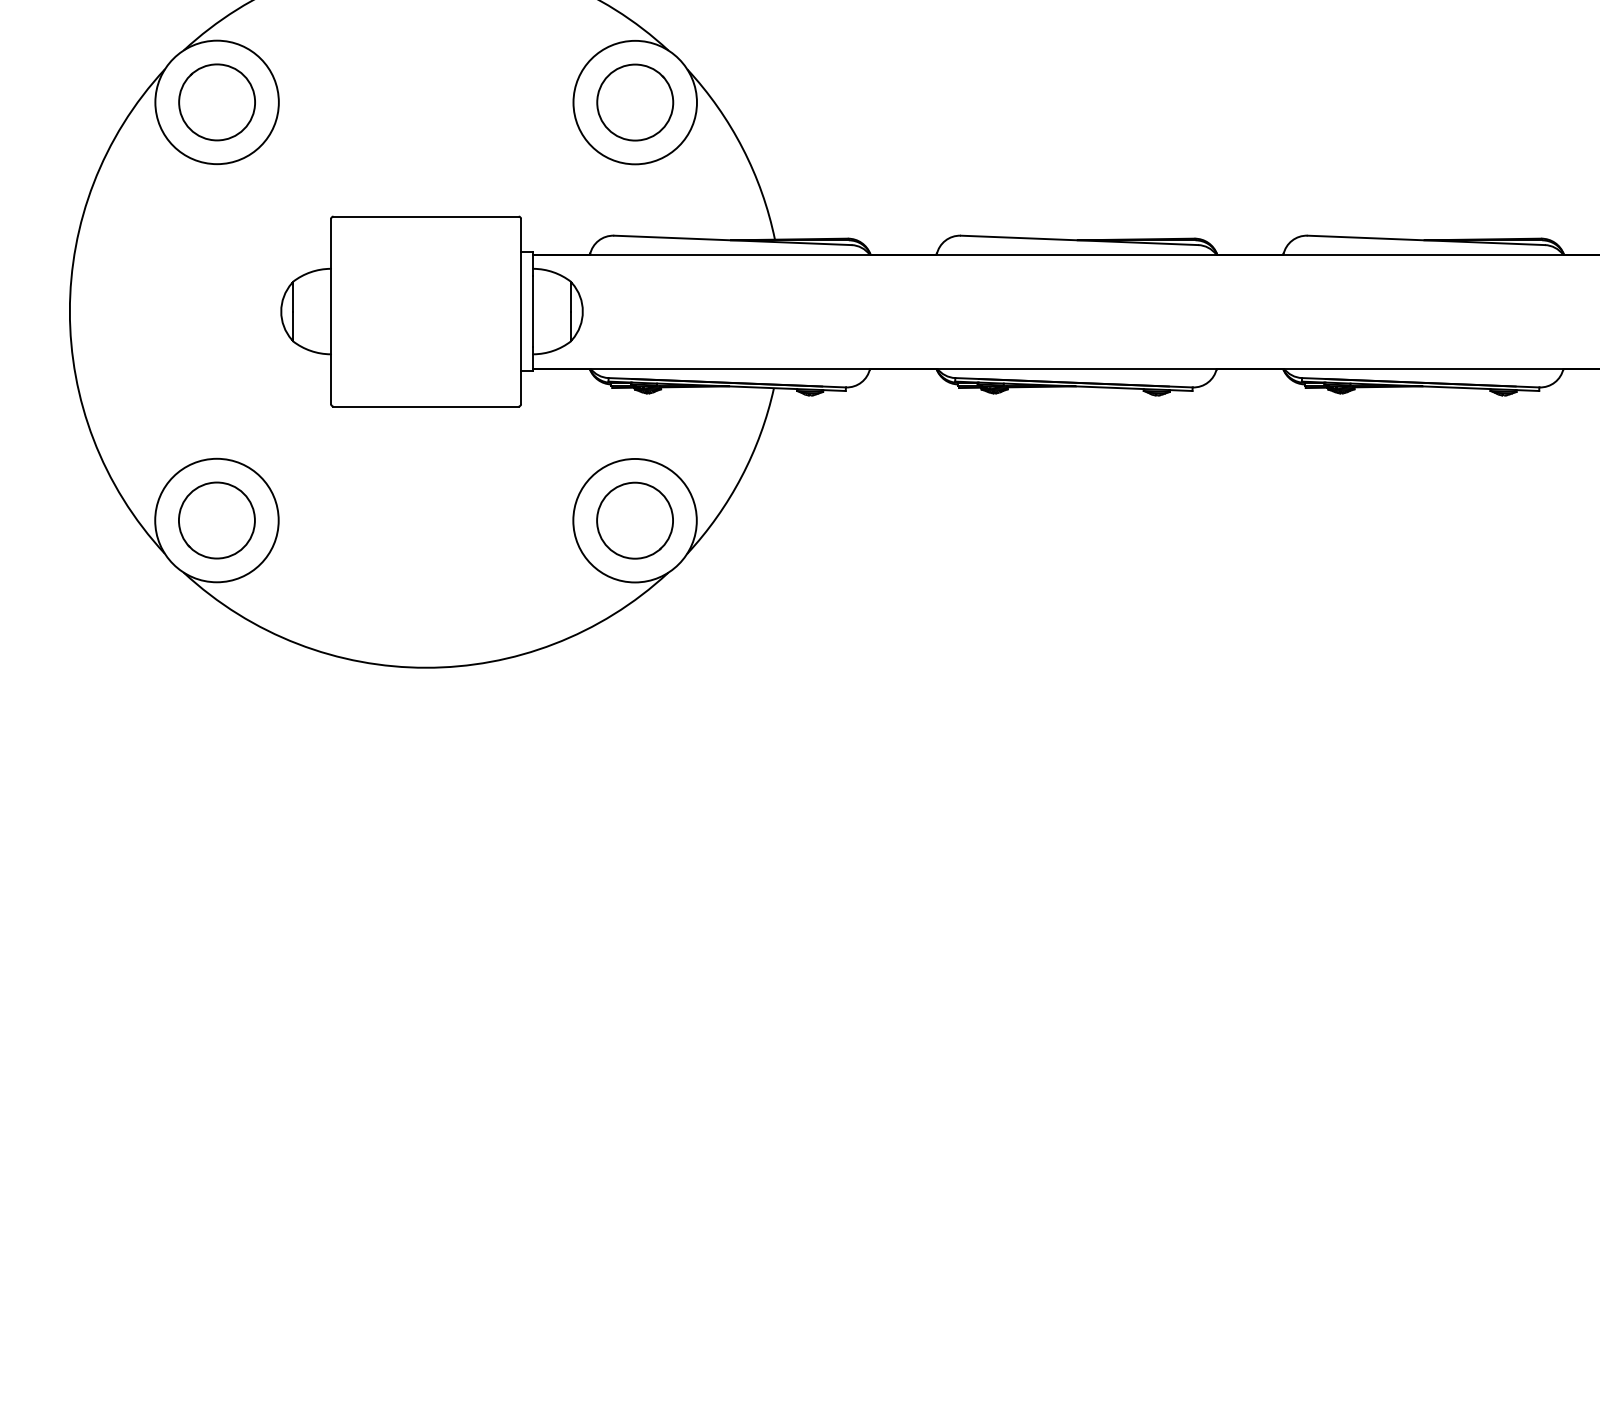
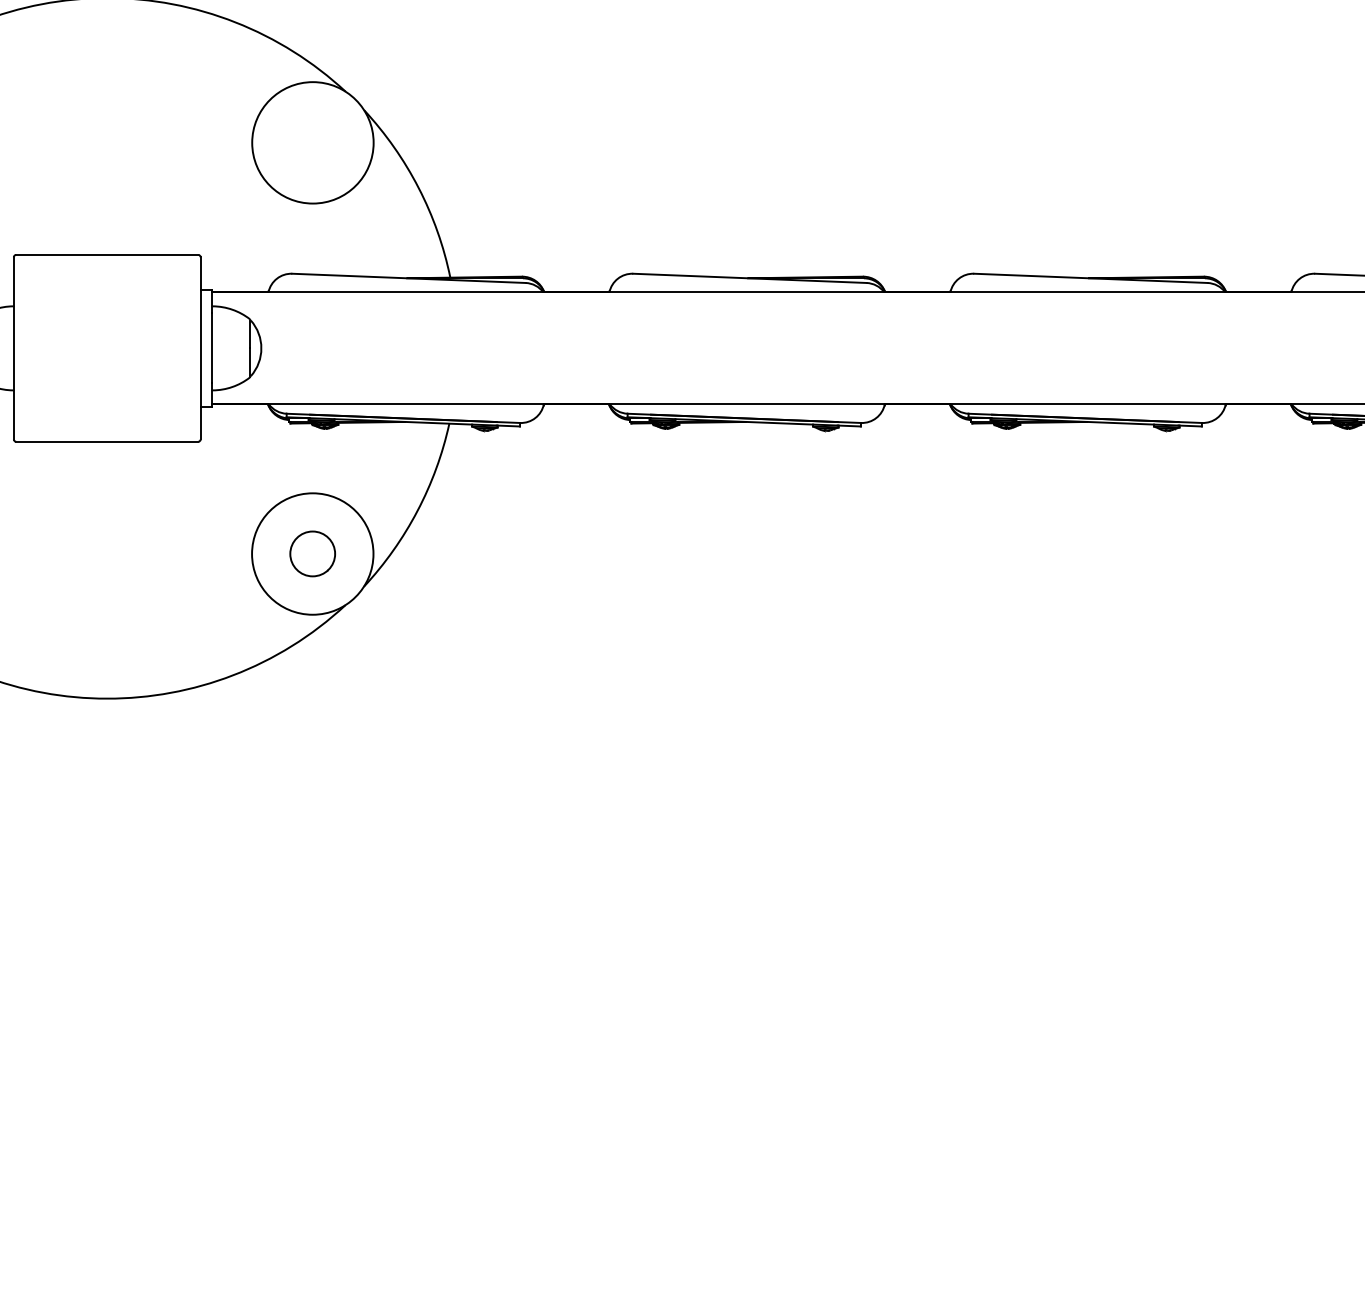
part: (635, 102) -> (313, 142), removed
part: (634, 520) -> (312, 553), size x0.6

